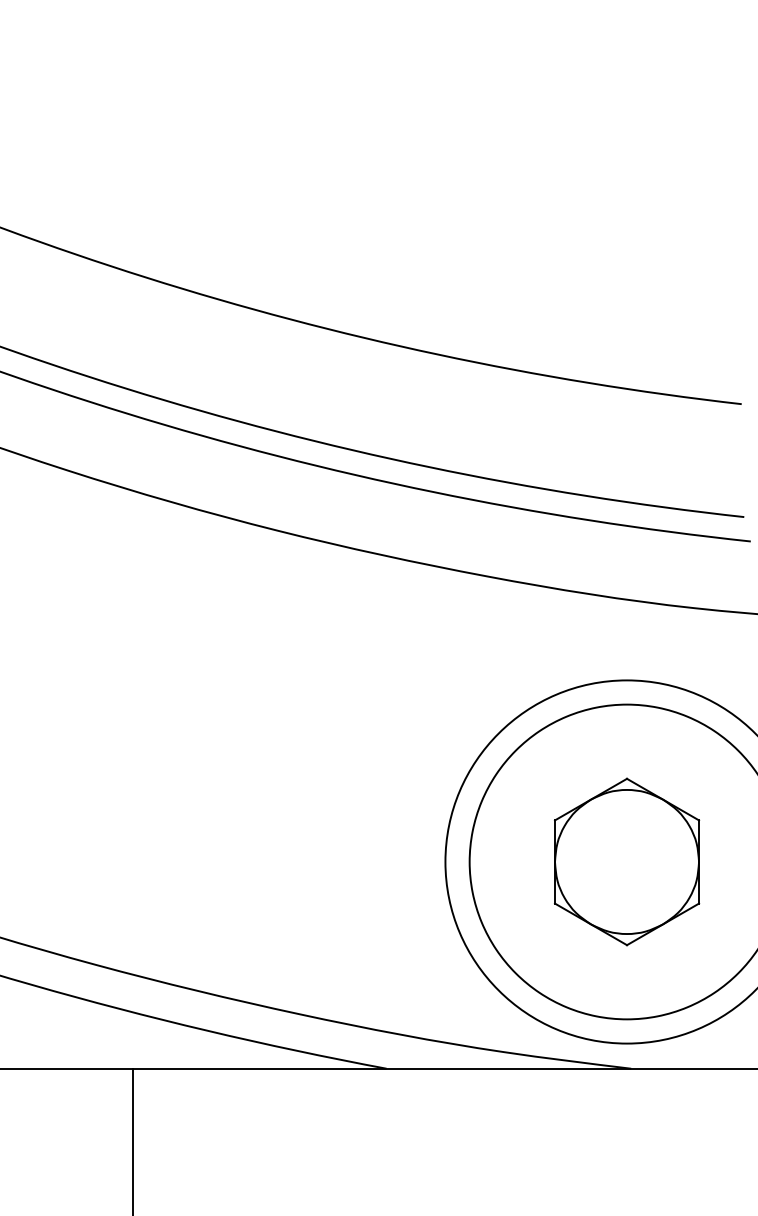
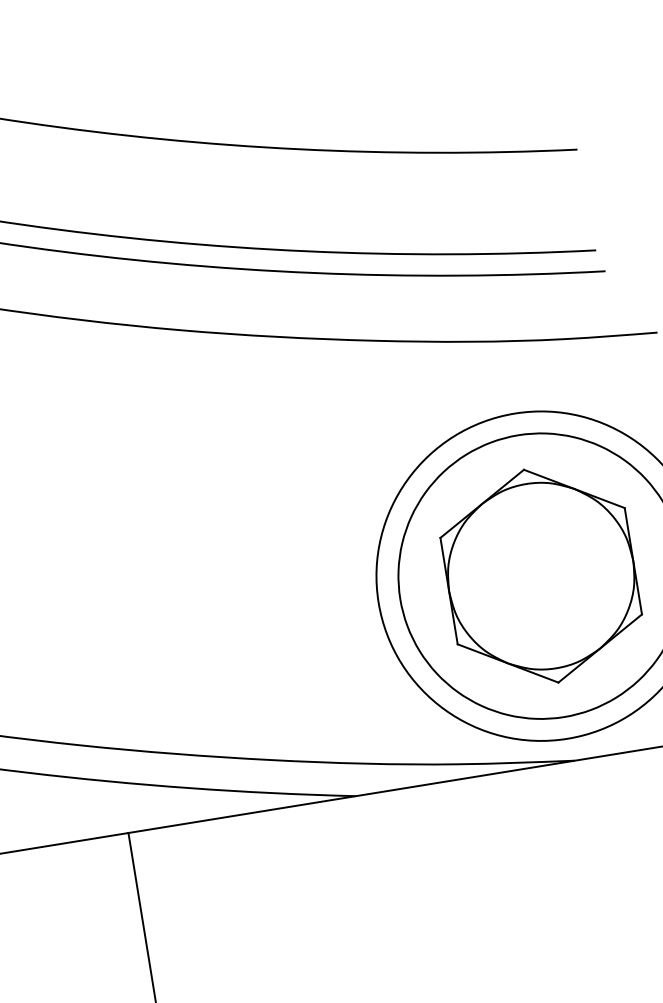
part: (626, 861) -> (540, 575), size x1.43

